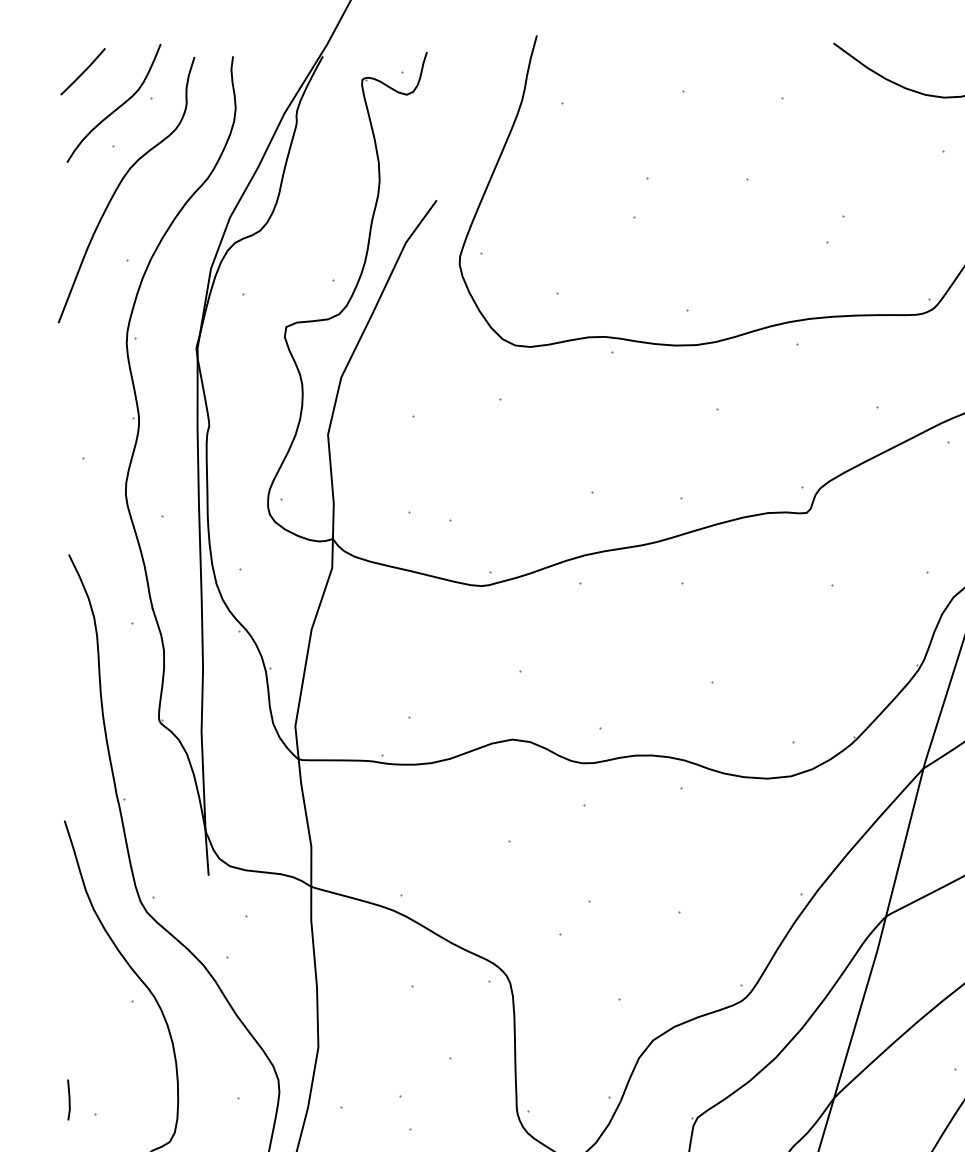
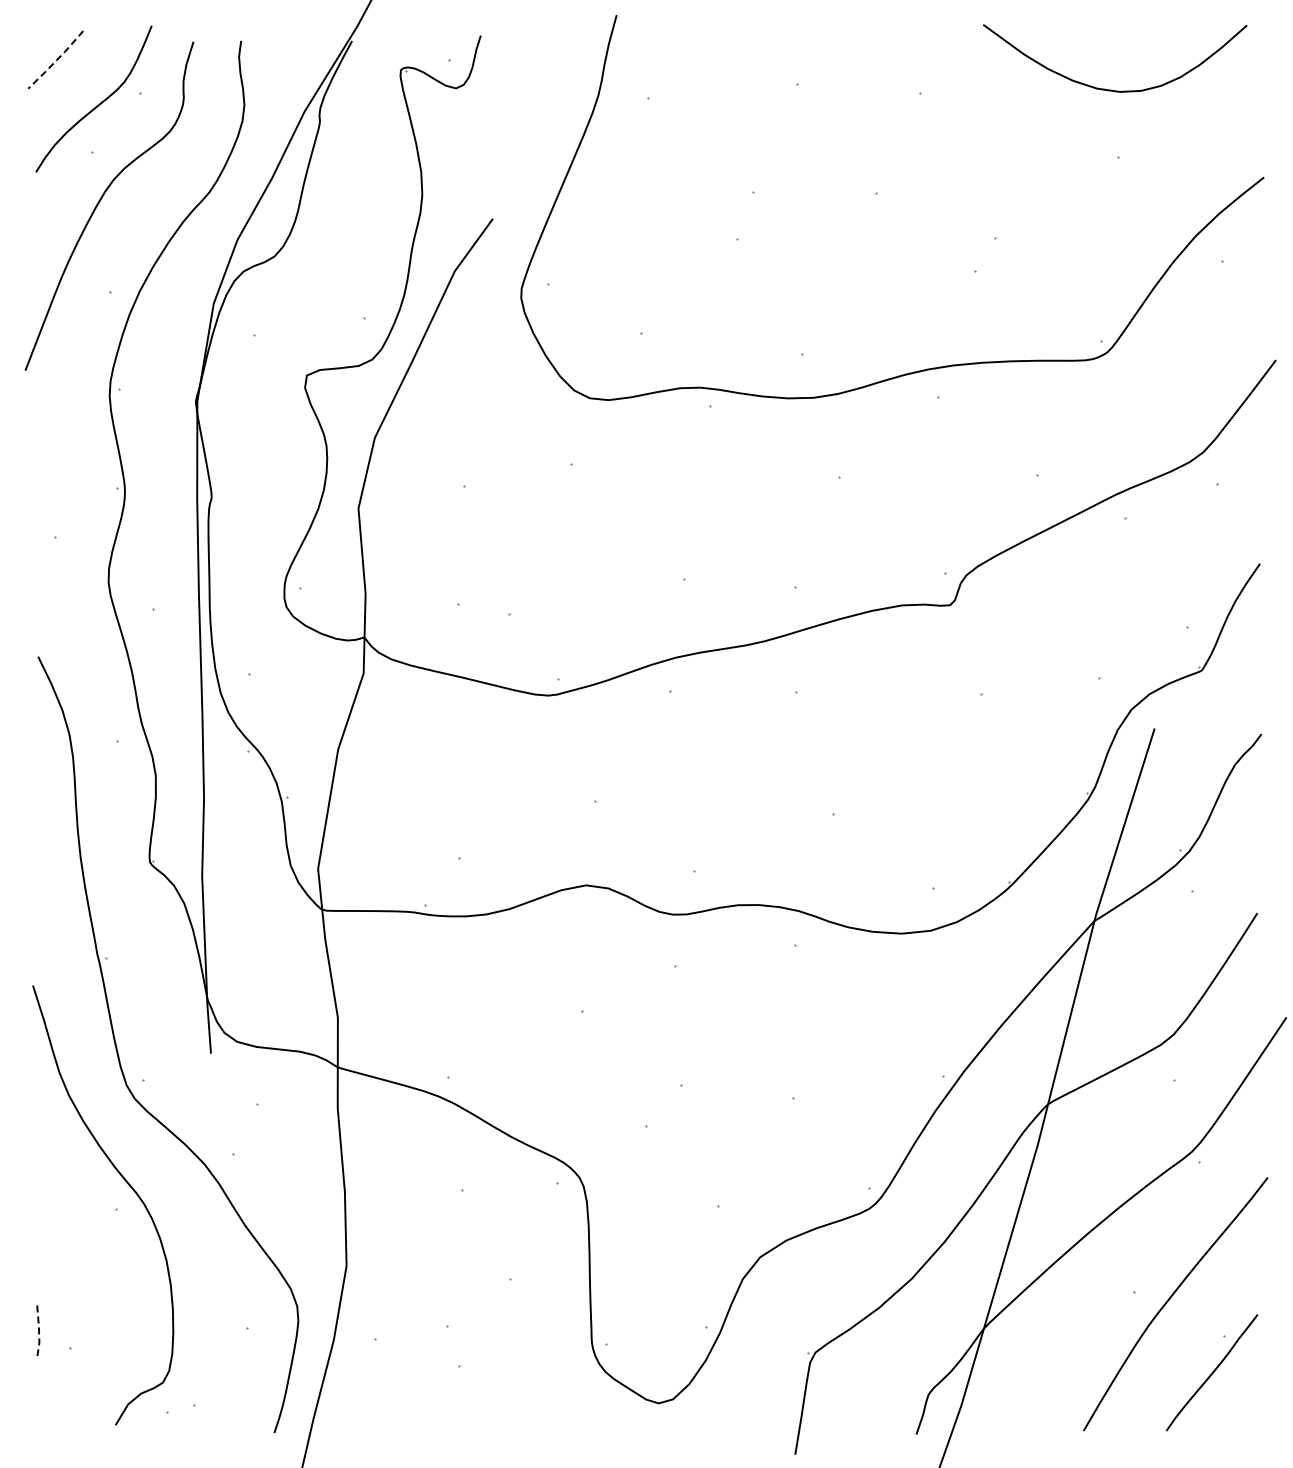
line: (83, 72) -> (56, 61), solid -> dashed
line: (69, 1100) -> (39, 1331), solid -> dashed

